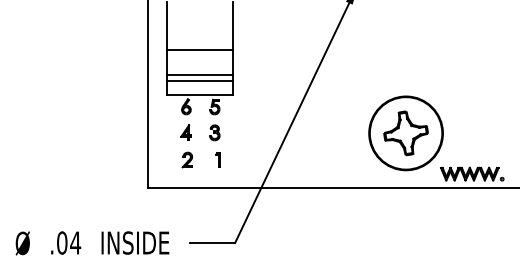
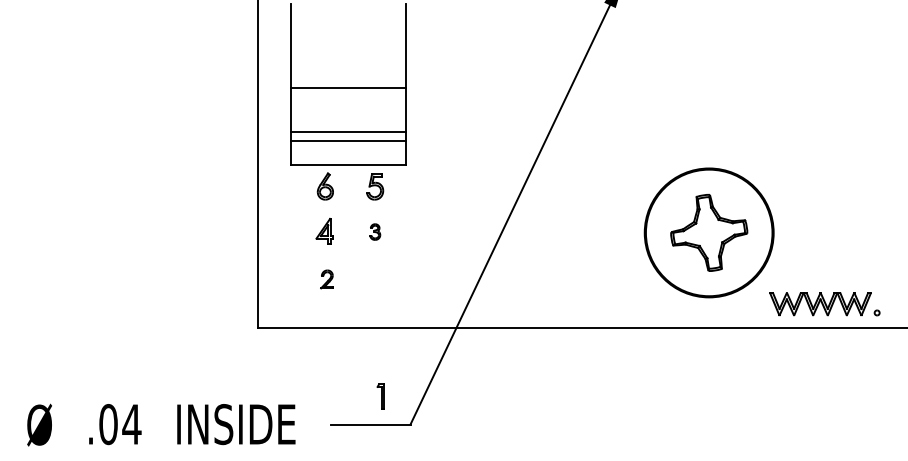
part: (214, 132) -> (374, 231), size x0.6
part: (186, 159) -> (325, 278), size x0.7
part: (217, 159) -> (379, 395), moved

